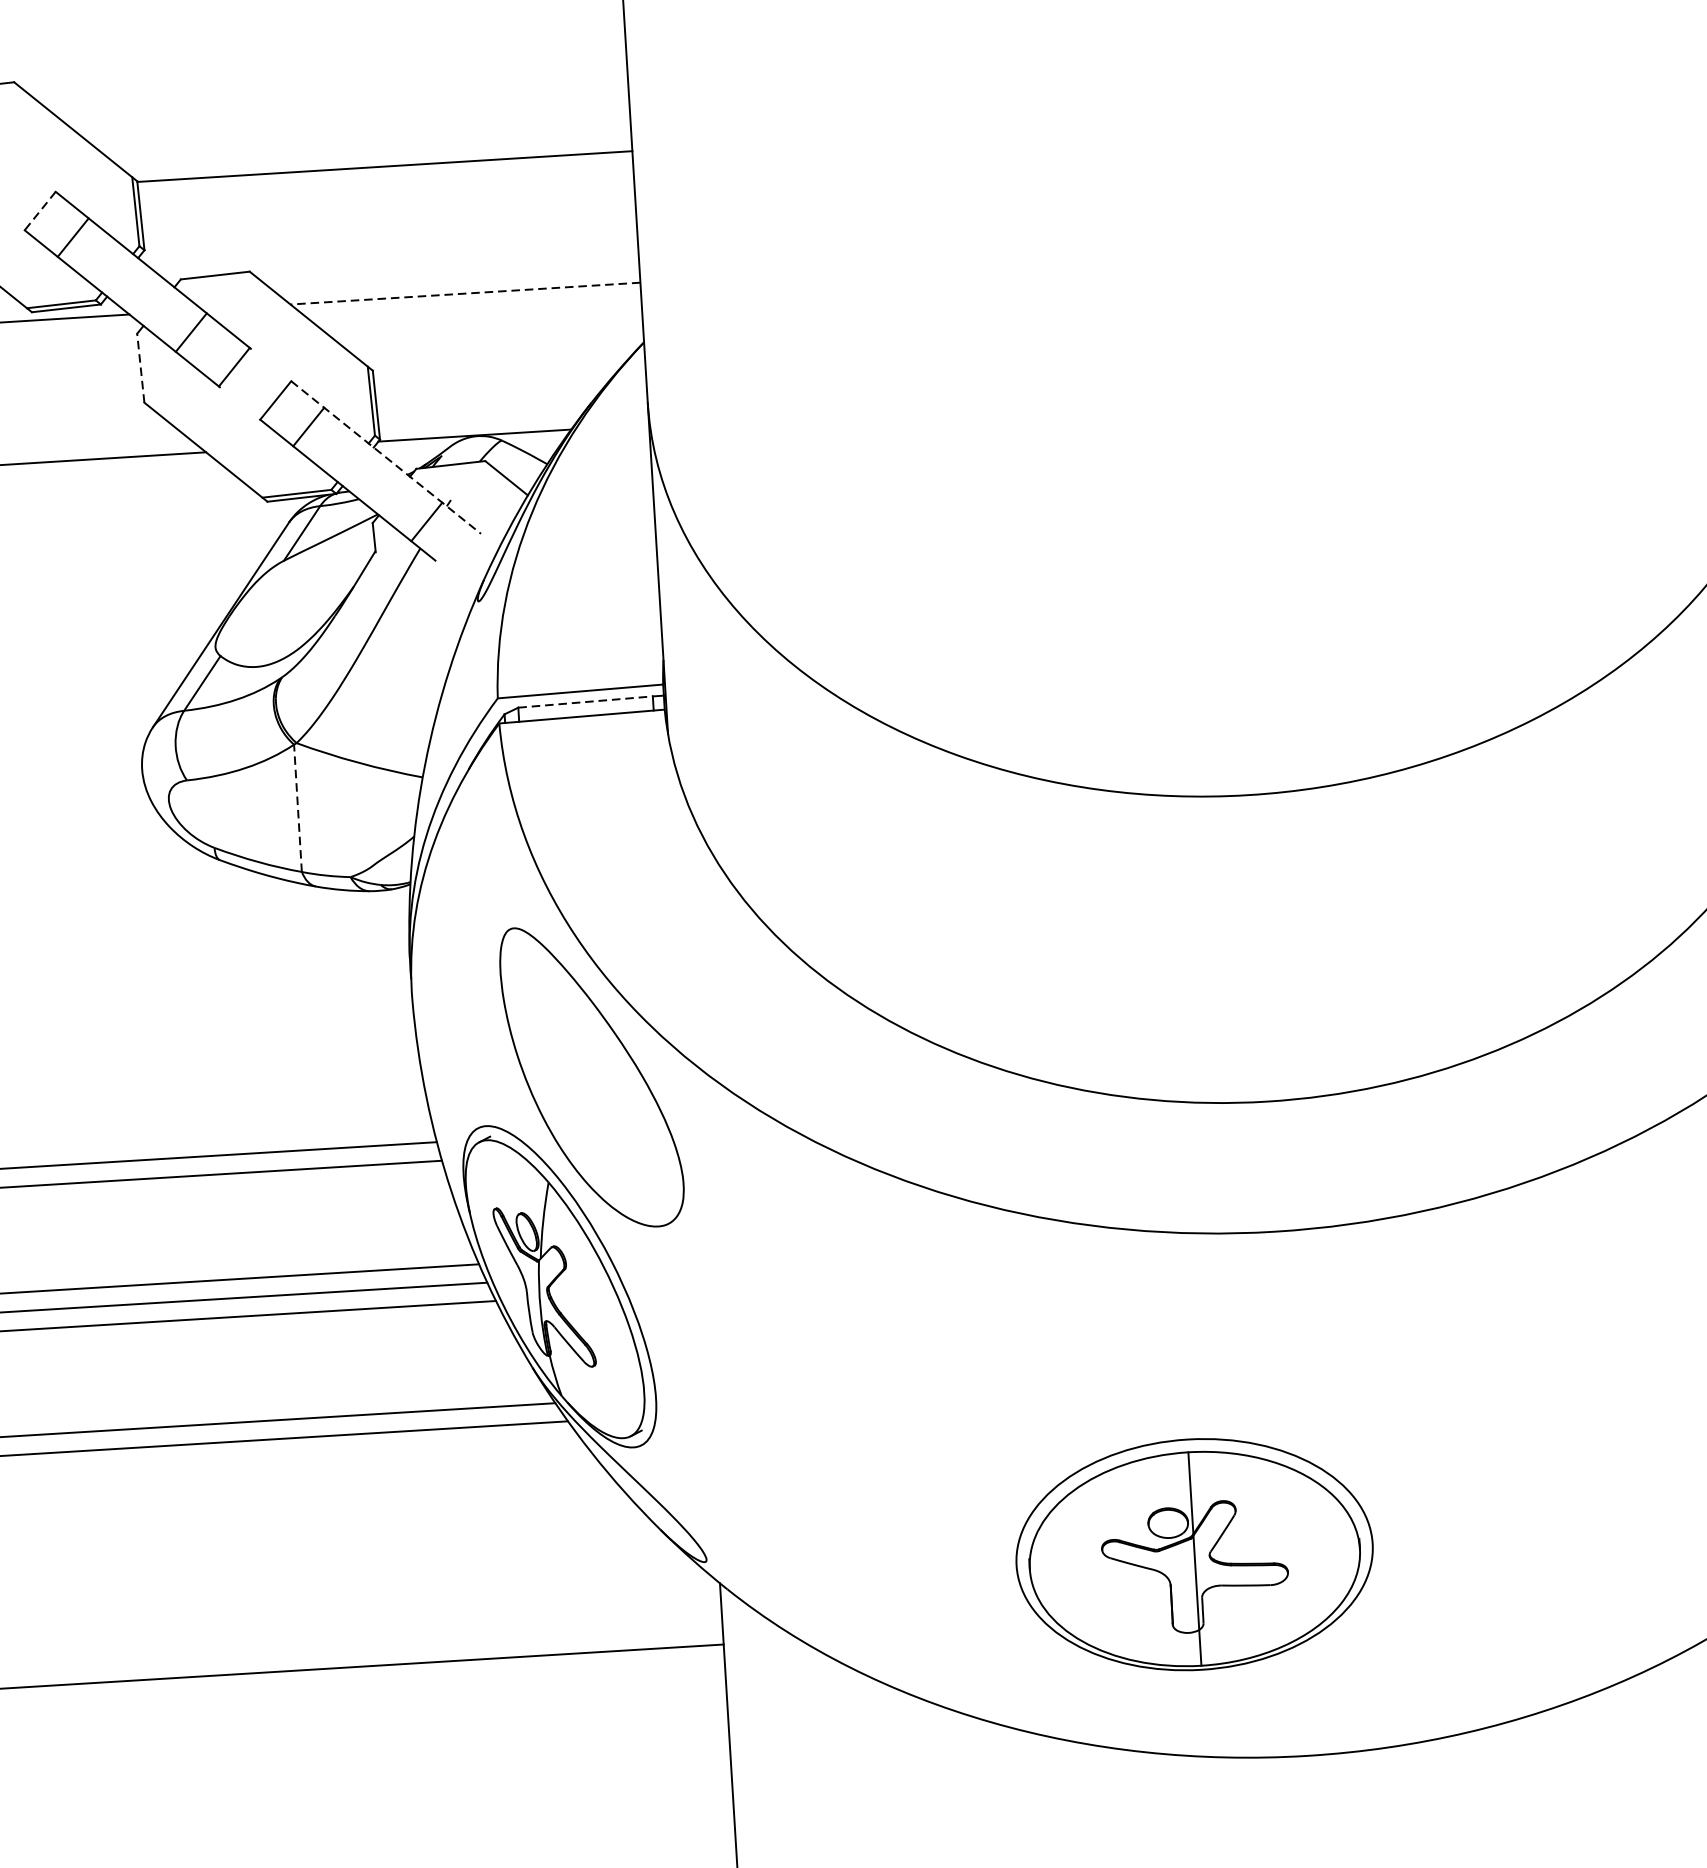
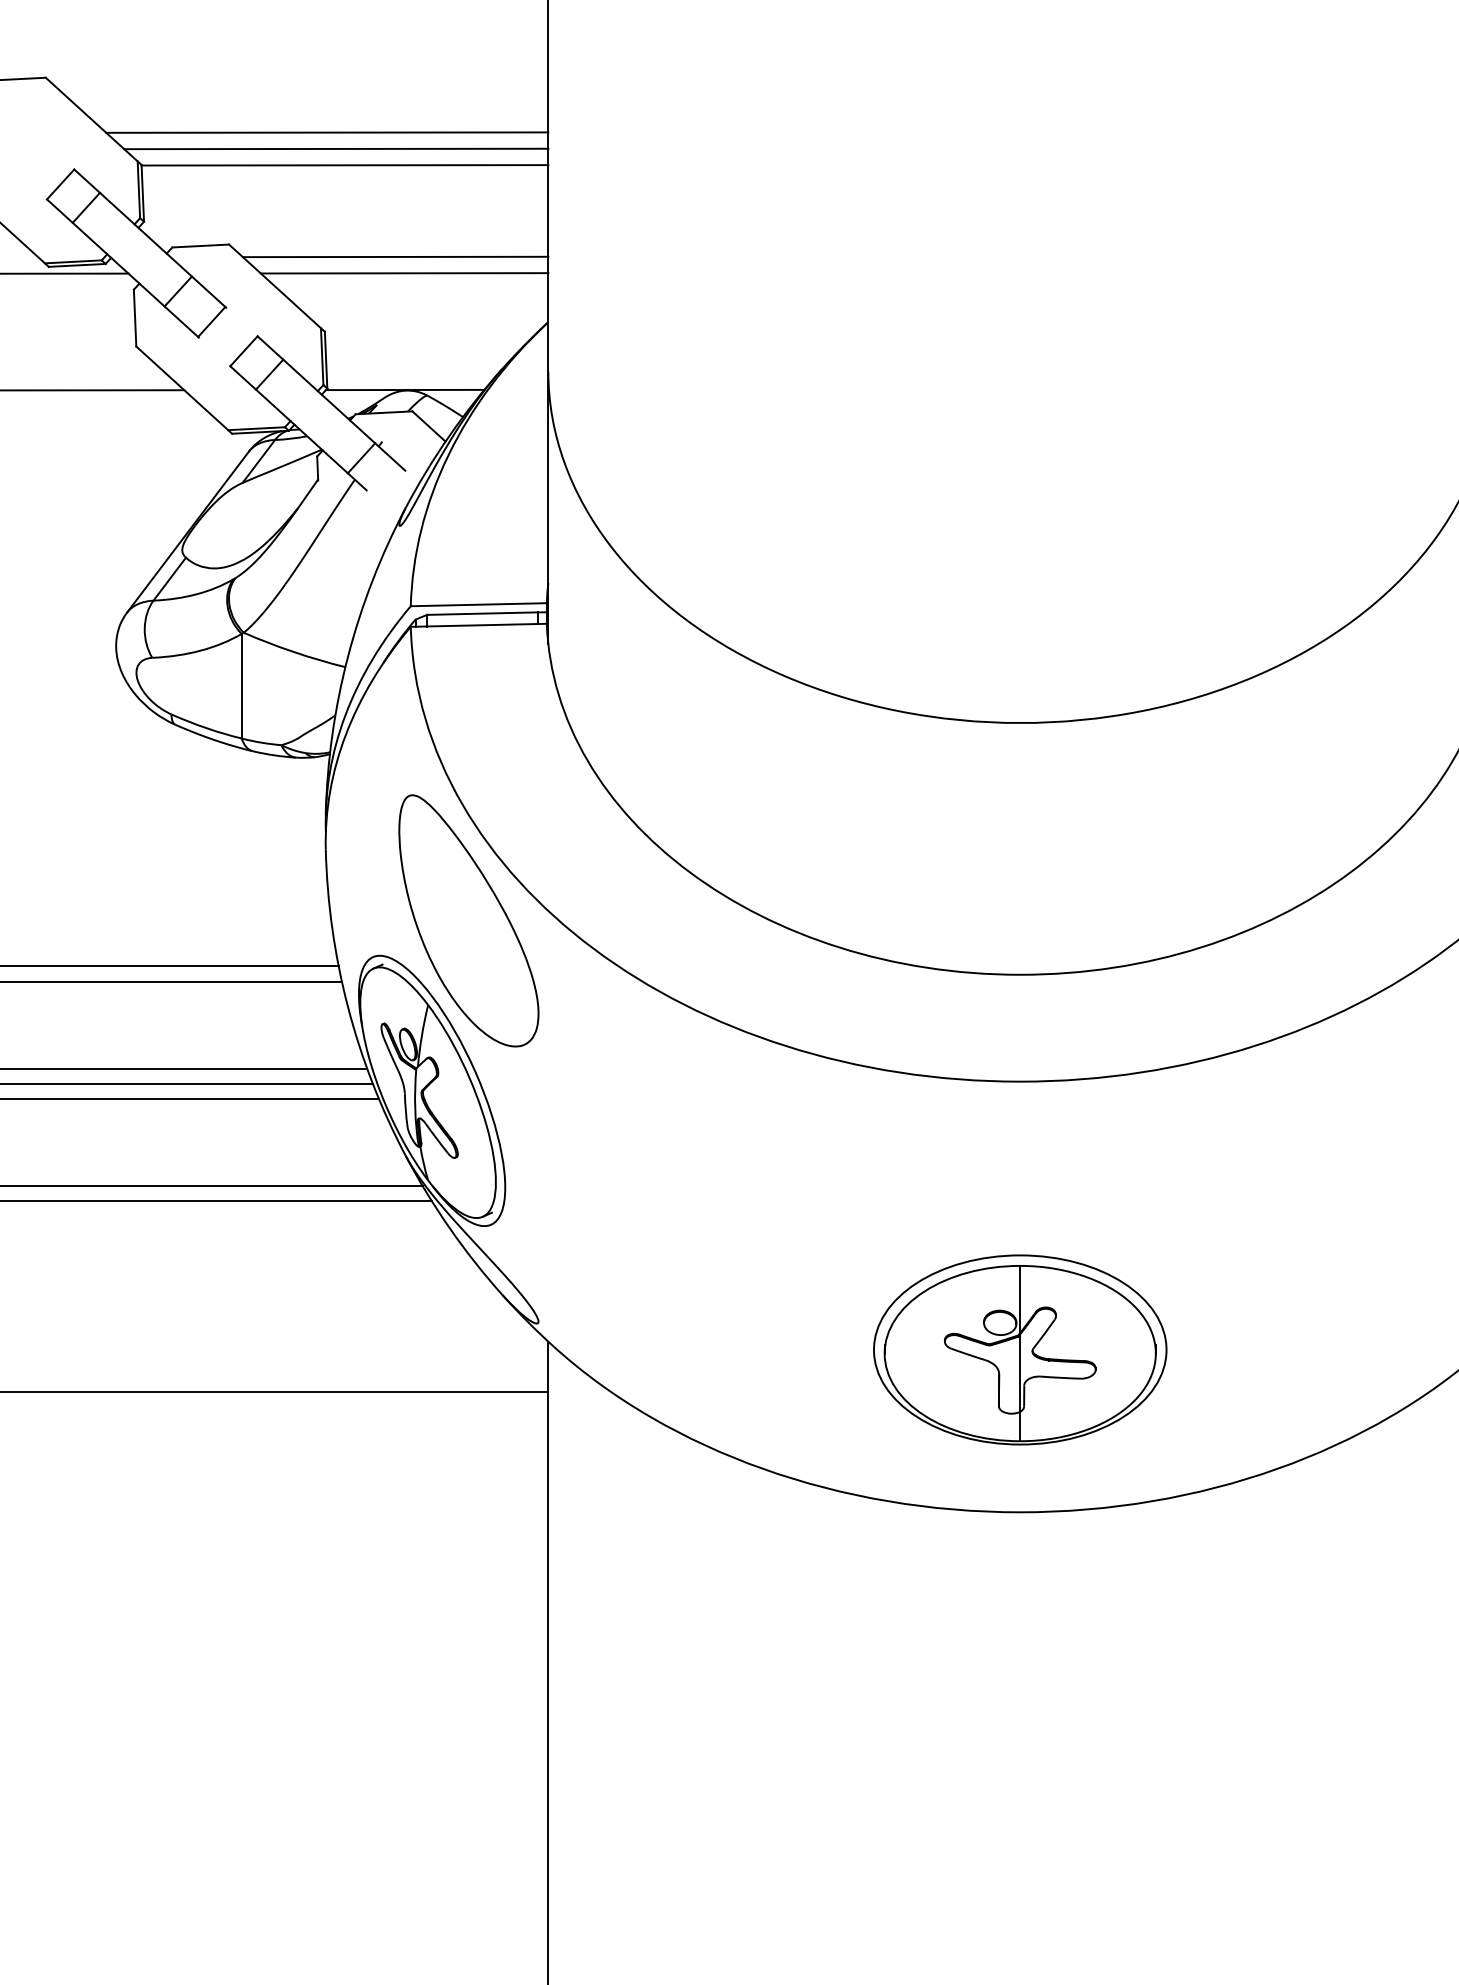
line: (361, 127) -> (327, 132), added
line: (373, 146) -> (336, 148), added
line: (40, 211) -> (60, 184), dashed -> solid
line: (453, 273) -> (395, 256), added
line: (465, 293) -> (404, 273), dashed -> solid
line: (141, 367) -> (135, 317), dashed -> solid
line: (386, 457) -> (331, 403), dashed -> solid
line: (585, 701) -> (482, 613), dashed -> solid
line: (297, 807) -> (241, 685), dashed -> solid
part: (1194, 1554) -> (1020, 1349), moved

